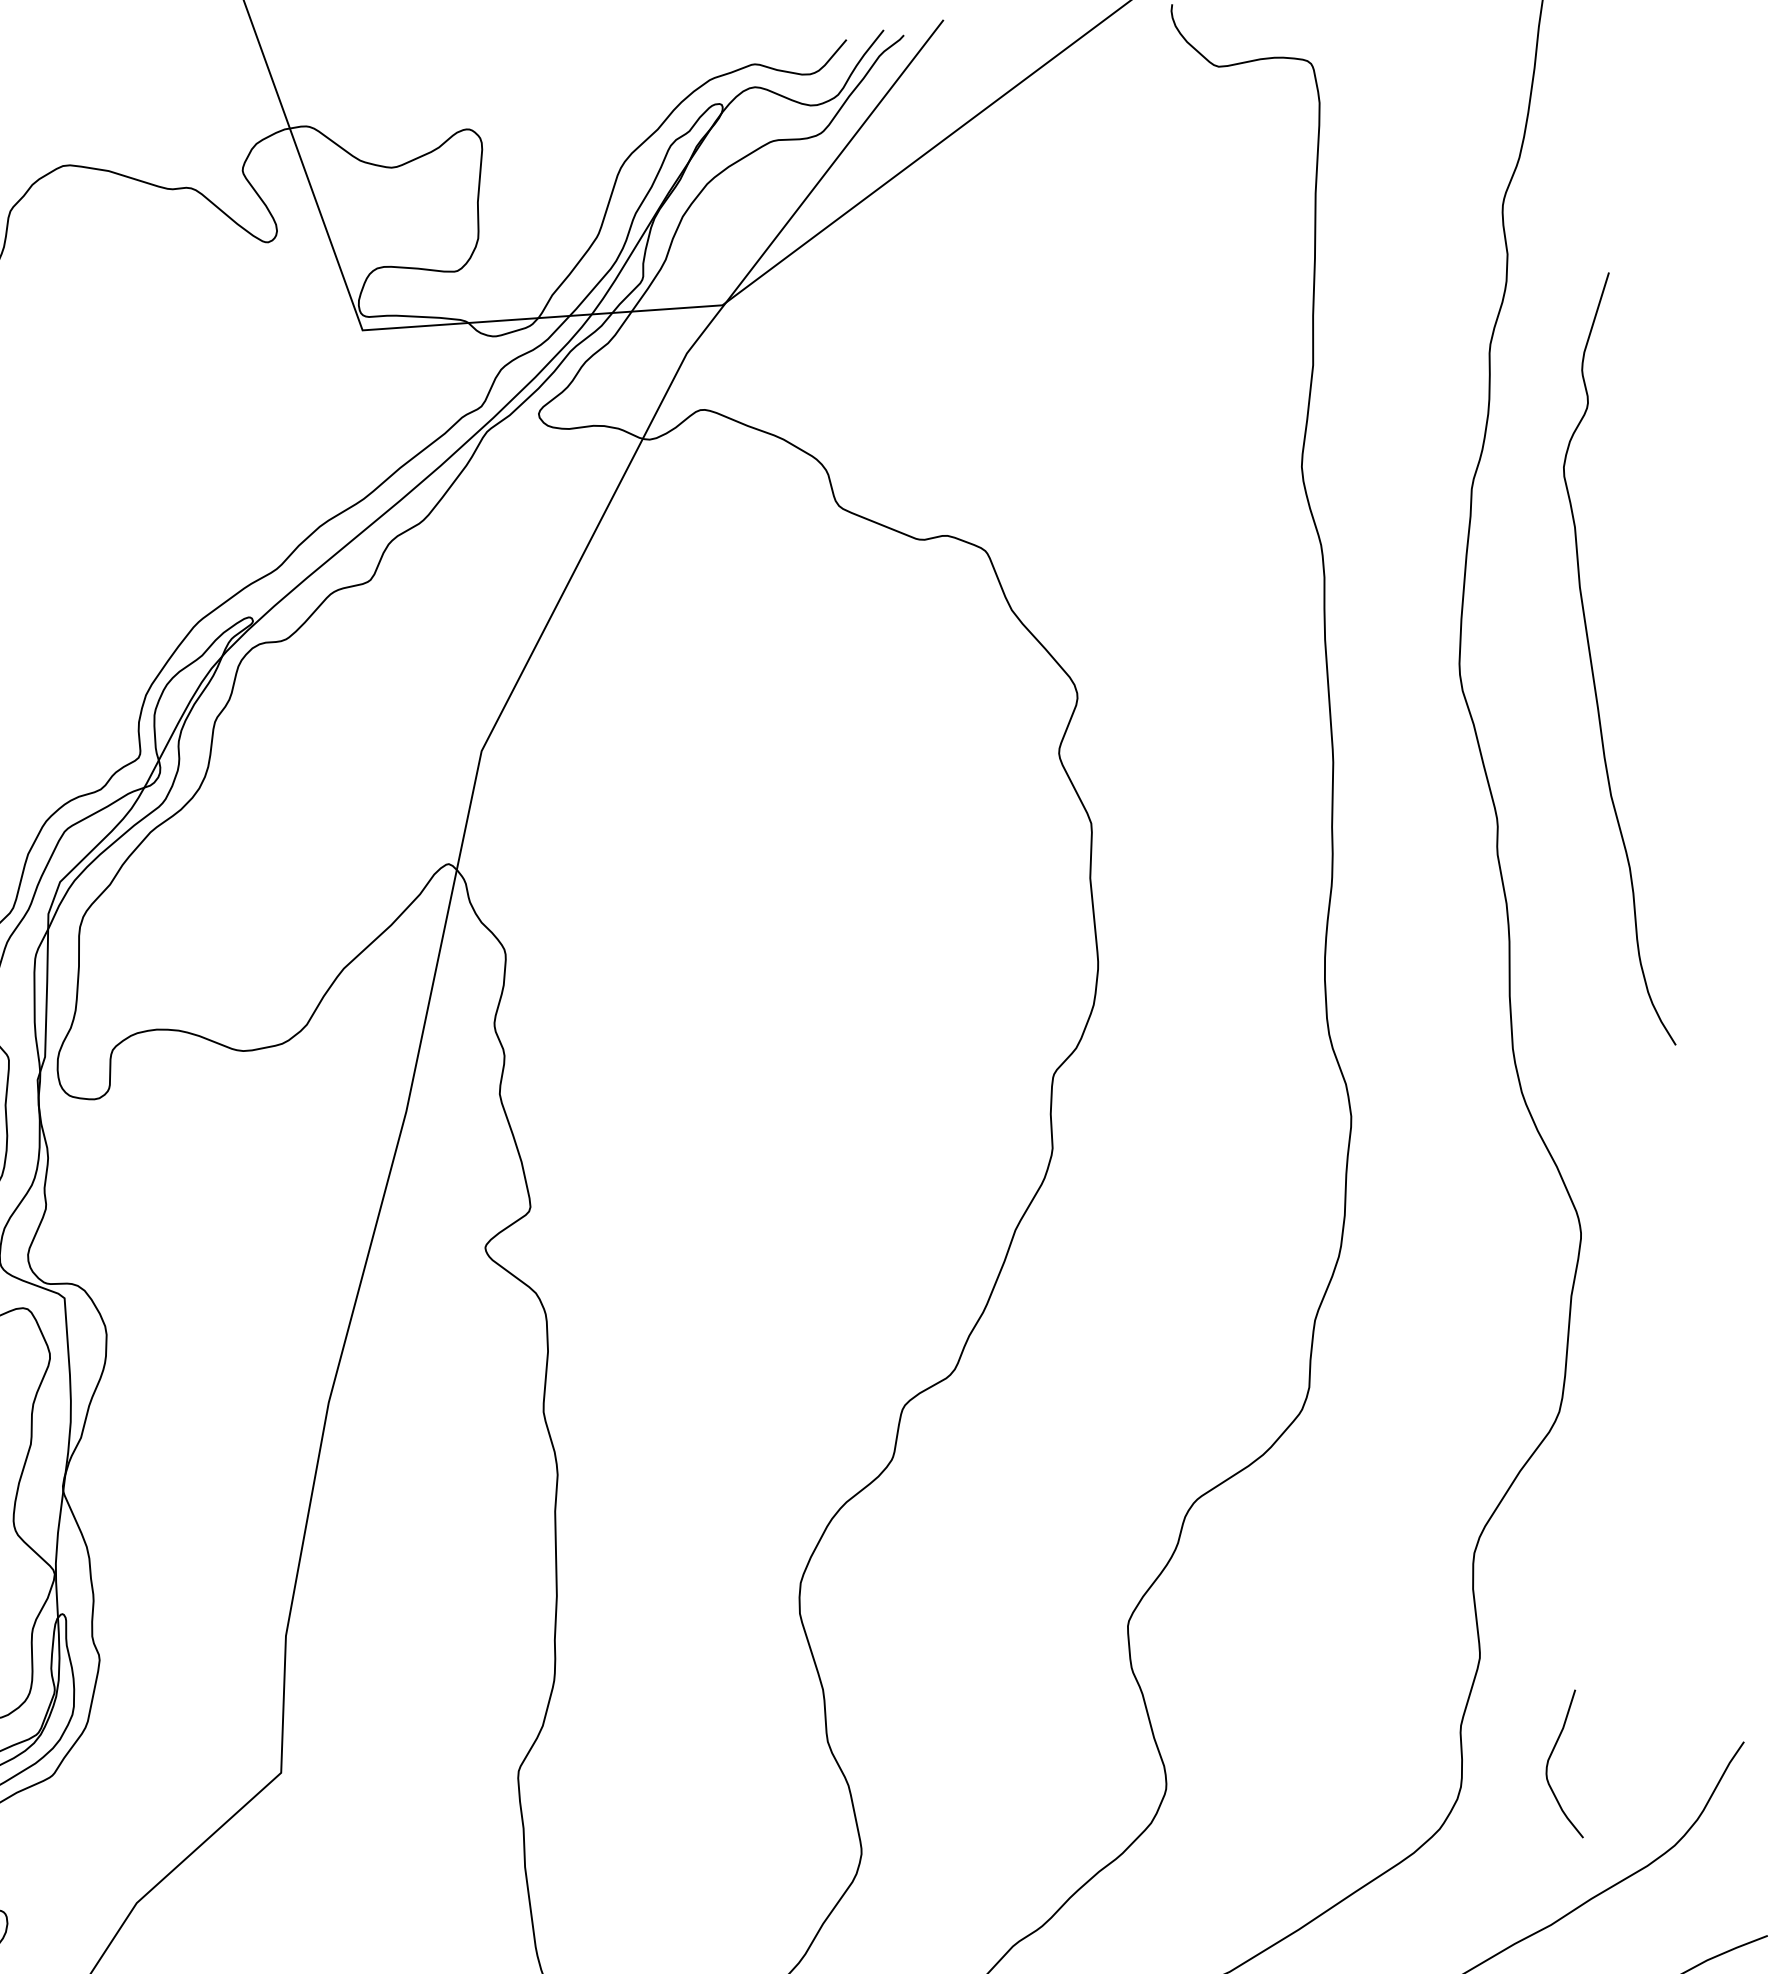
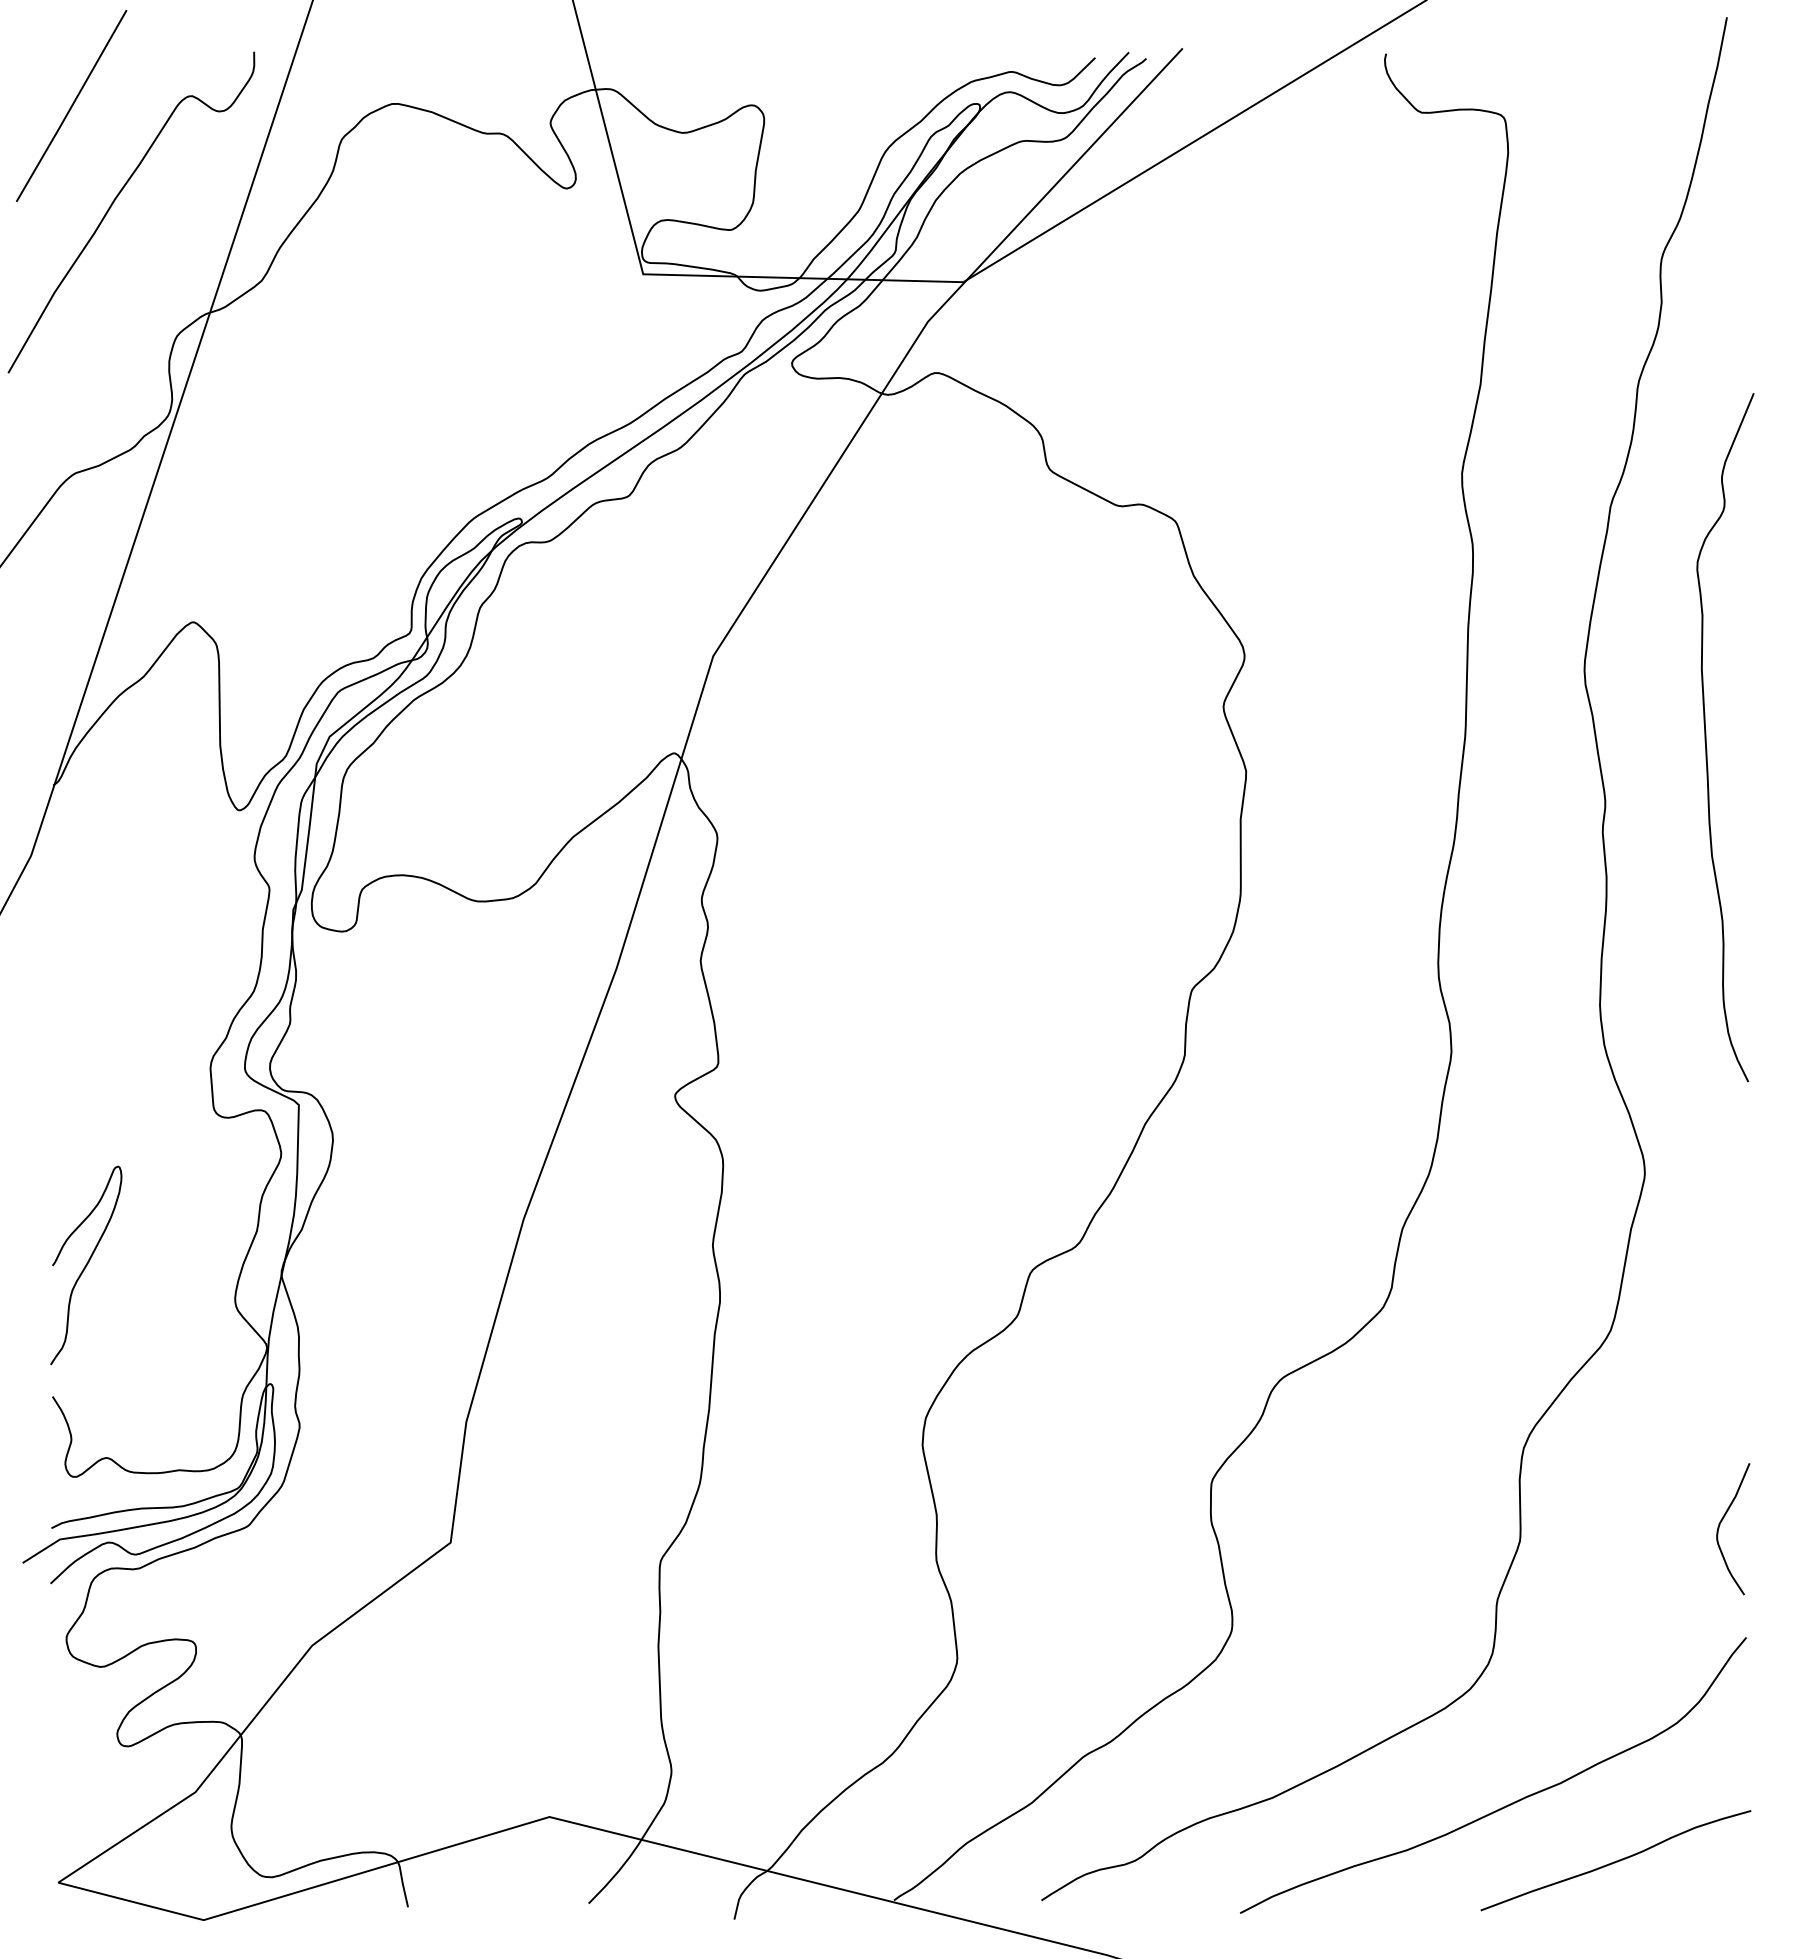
curve: (1592, 663) -> (1706, 737), moved
curve: (1551, 1757) -> (1722, 1521), moved

